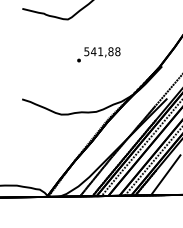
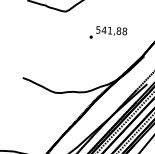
text: (98, 54) -> (108, 32), moved

